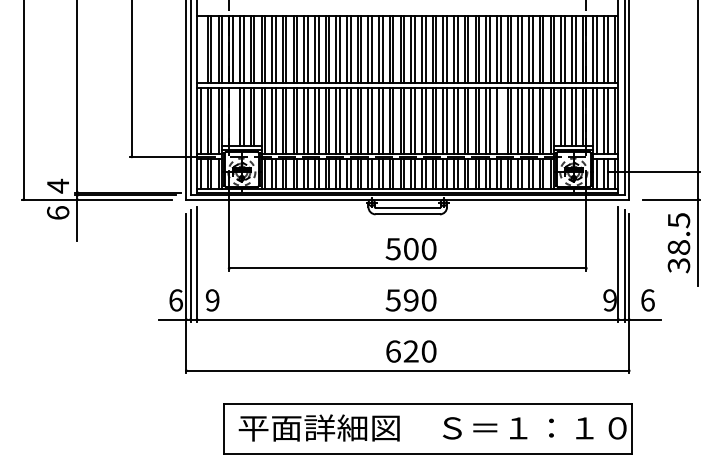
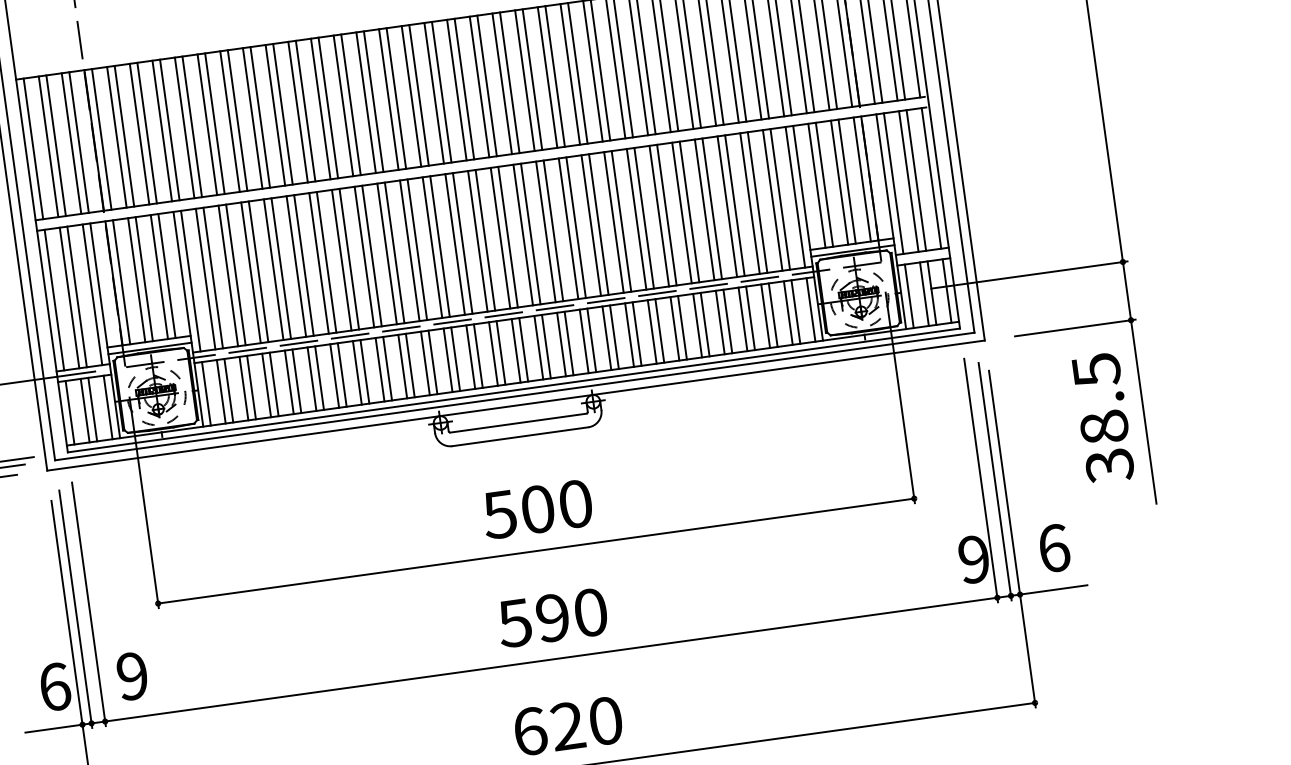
line: (200, 49) -> (33, 148), added
line: (232, 116) -> (120, 281), added
line: (500, 120) -> (689, 210), added

